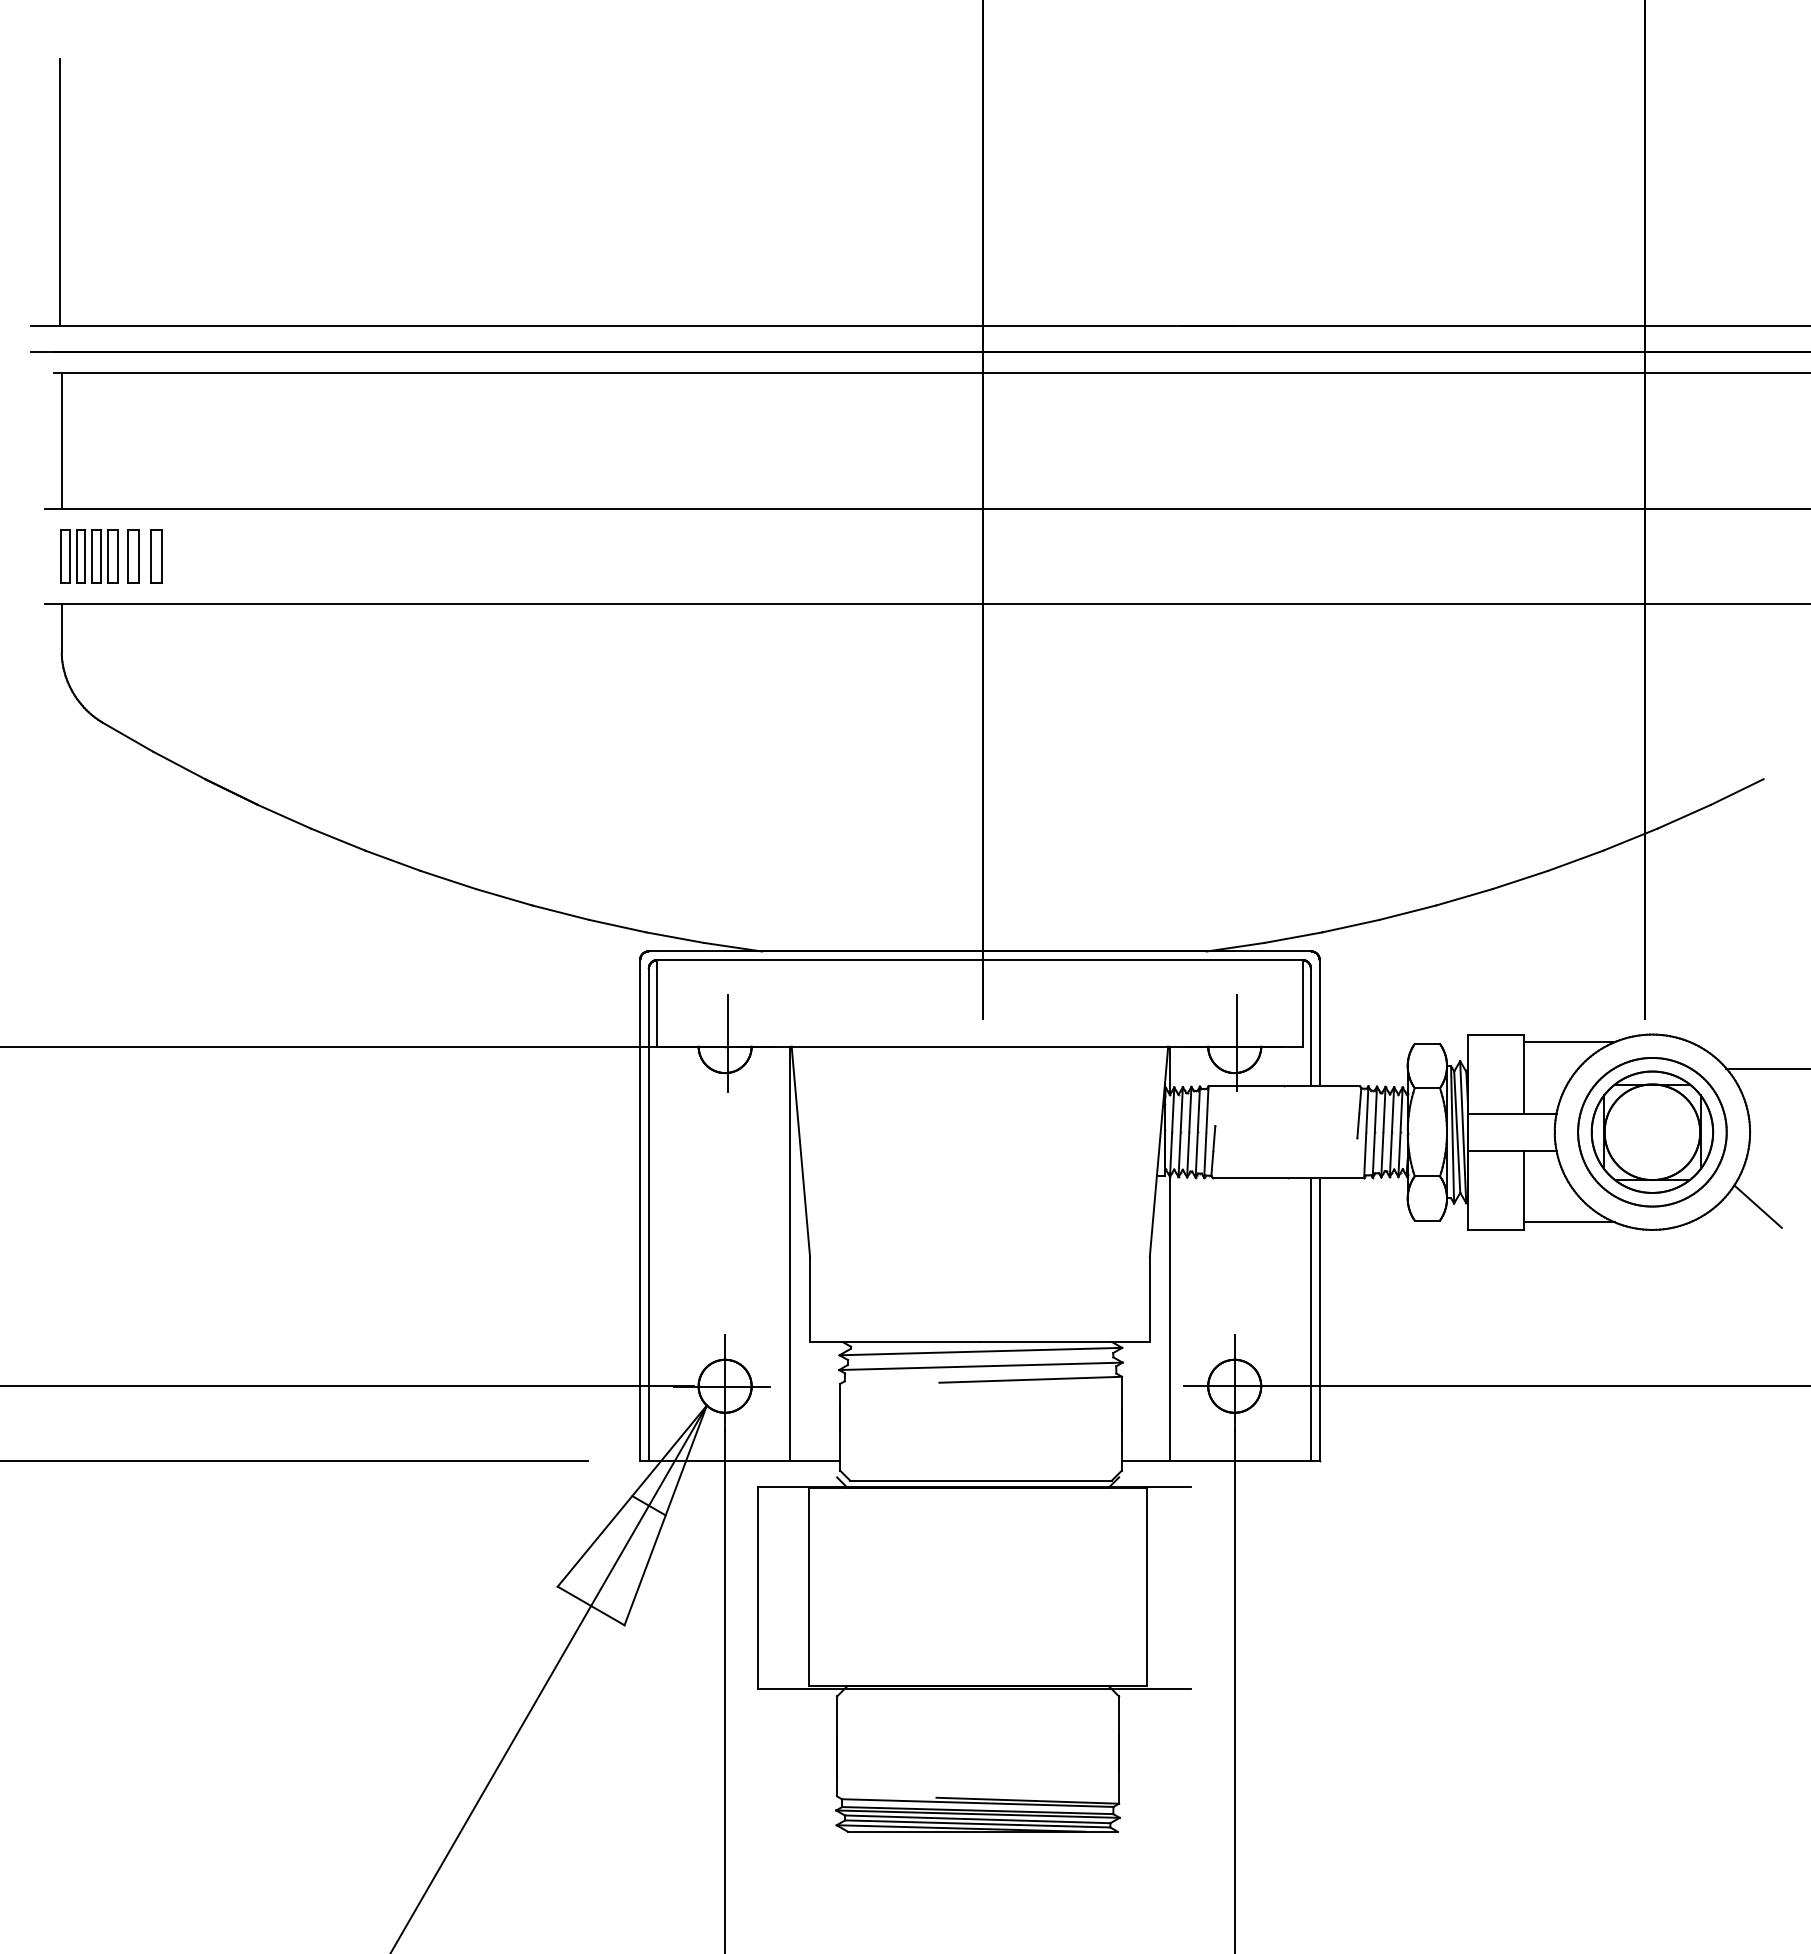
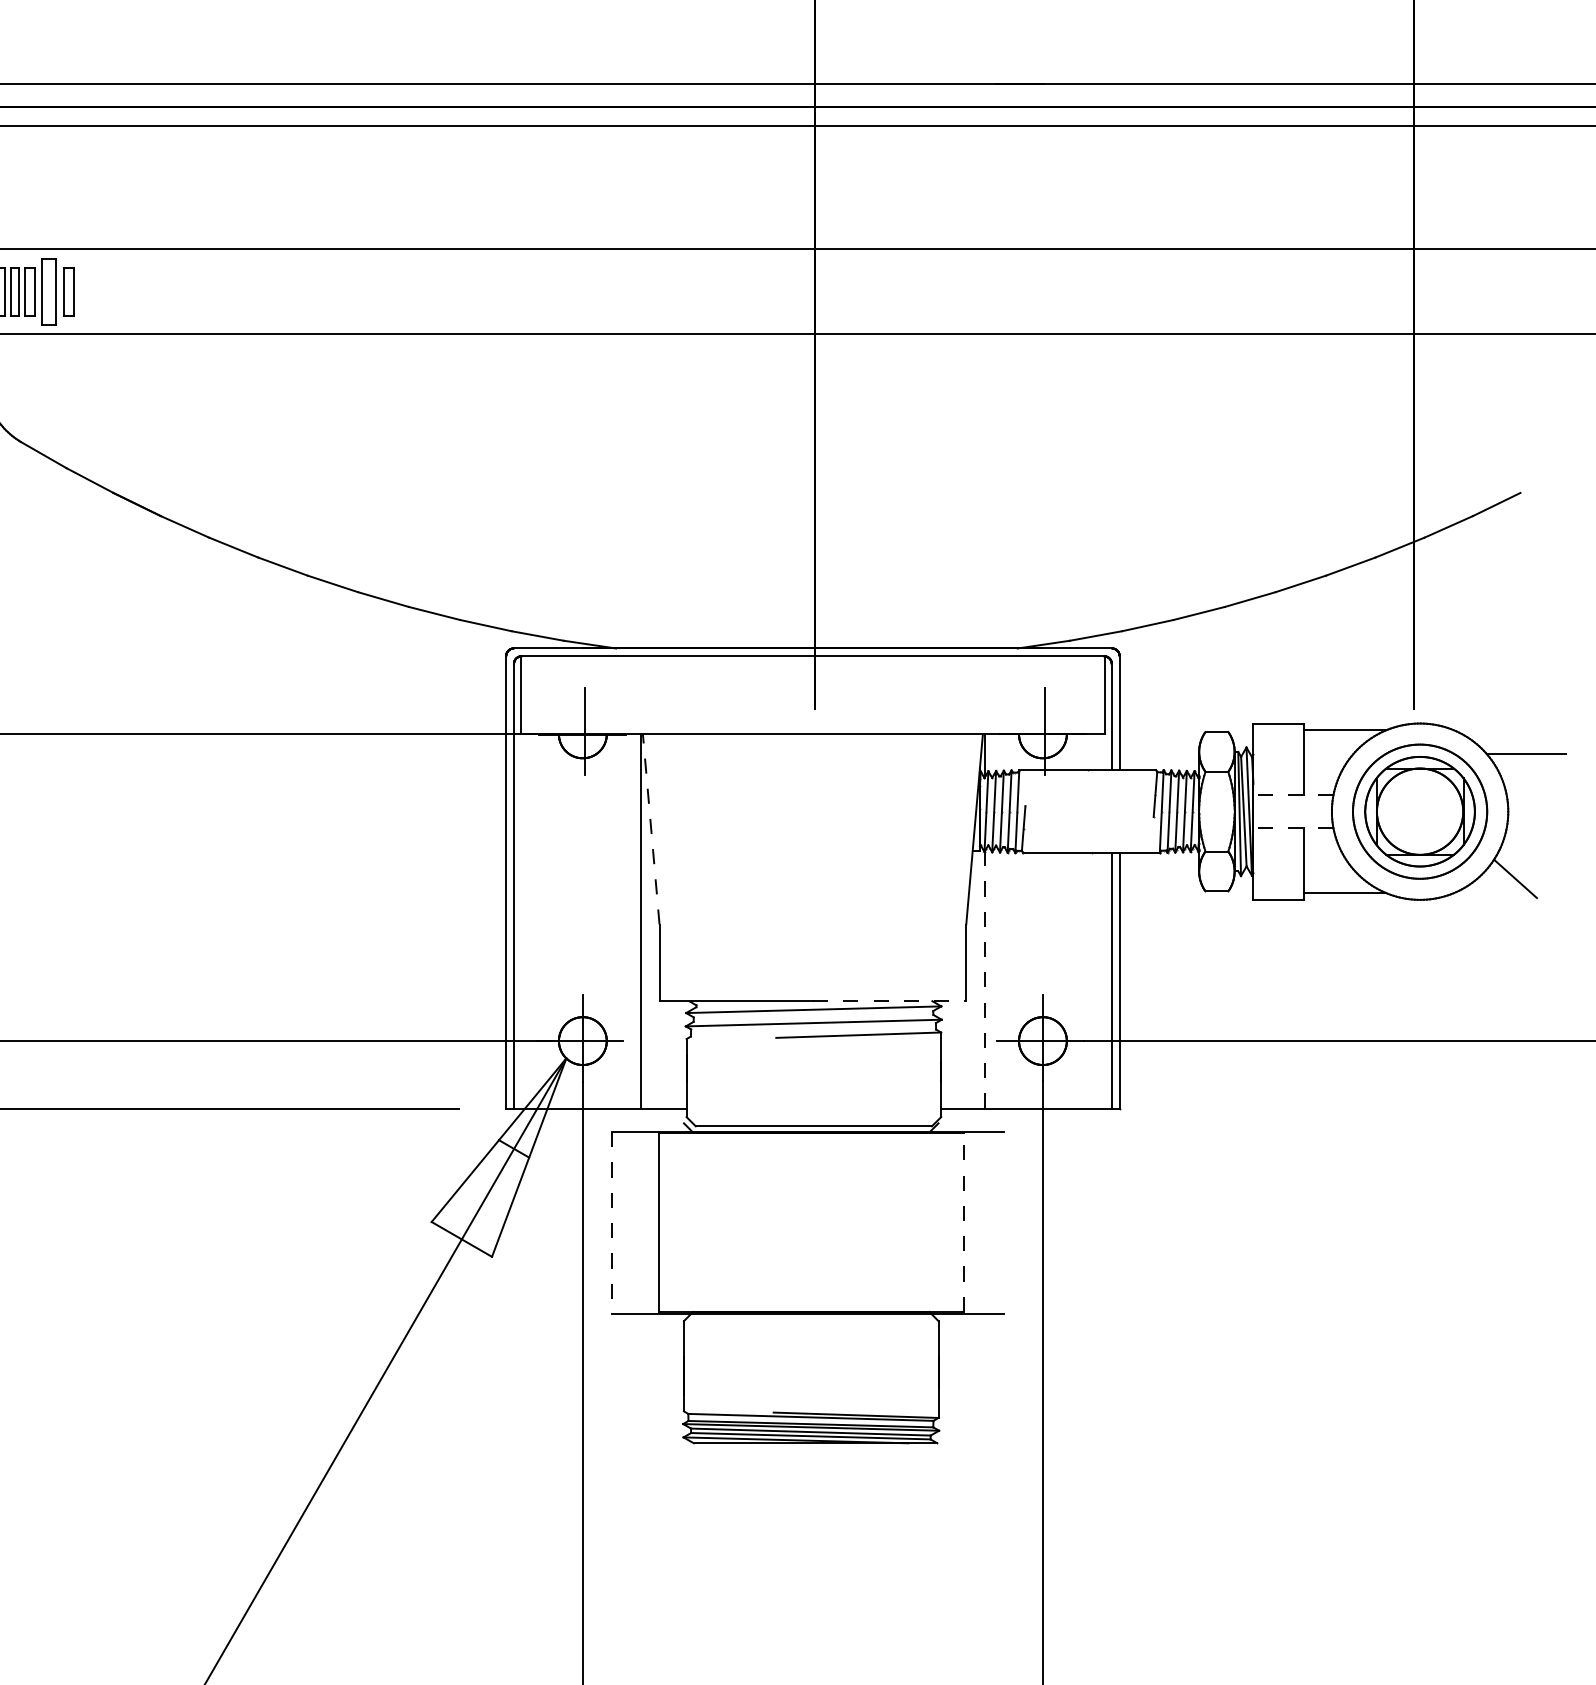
part: (133, 556) -> (48, 291), size x1.4
line: (1511, 1113) -> (1292, 794), solid -> dashed
line: (1511, 1150) -> (1292, 828), solid -> dashed
line: (800, 1151) -> (650, 829), solid -> dashed
line: (1170, 1317) -> (984, 978), solid -> dashed
line: (1064, 1342) -> (889, 1001), solid -> dashed
line: (1147, 1586) -> (964, 1221), solid -> dashed
line: (757, 1587) -> (612, 1222), solid -> dashed

